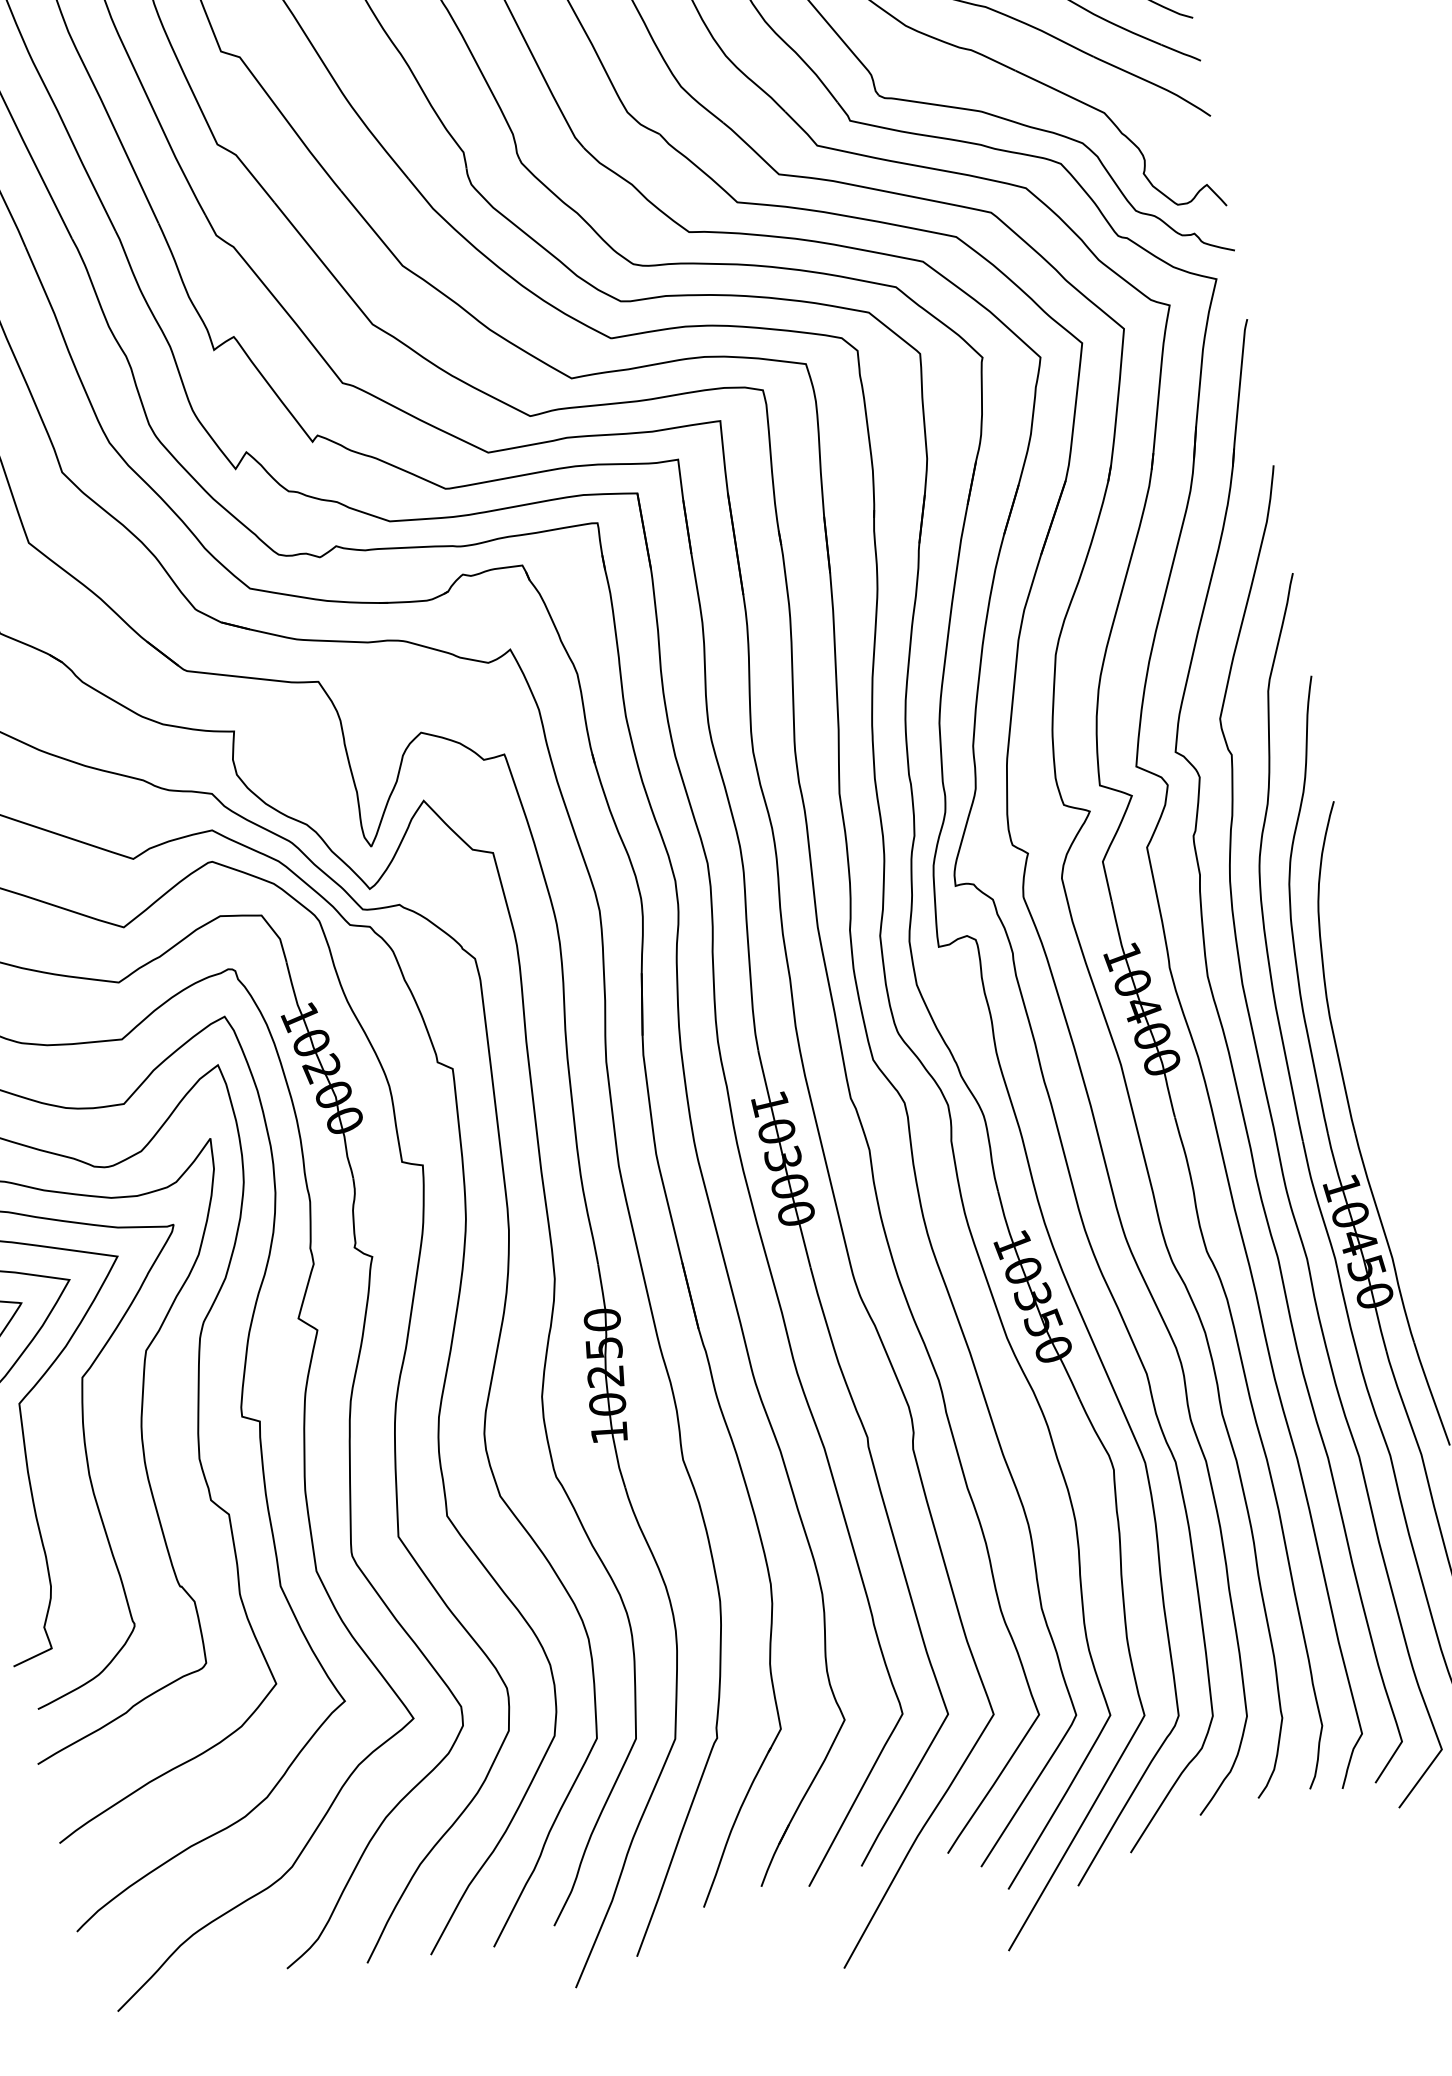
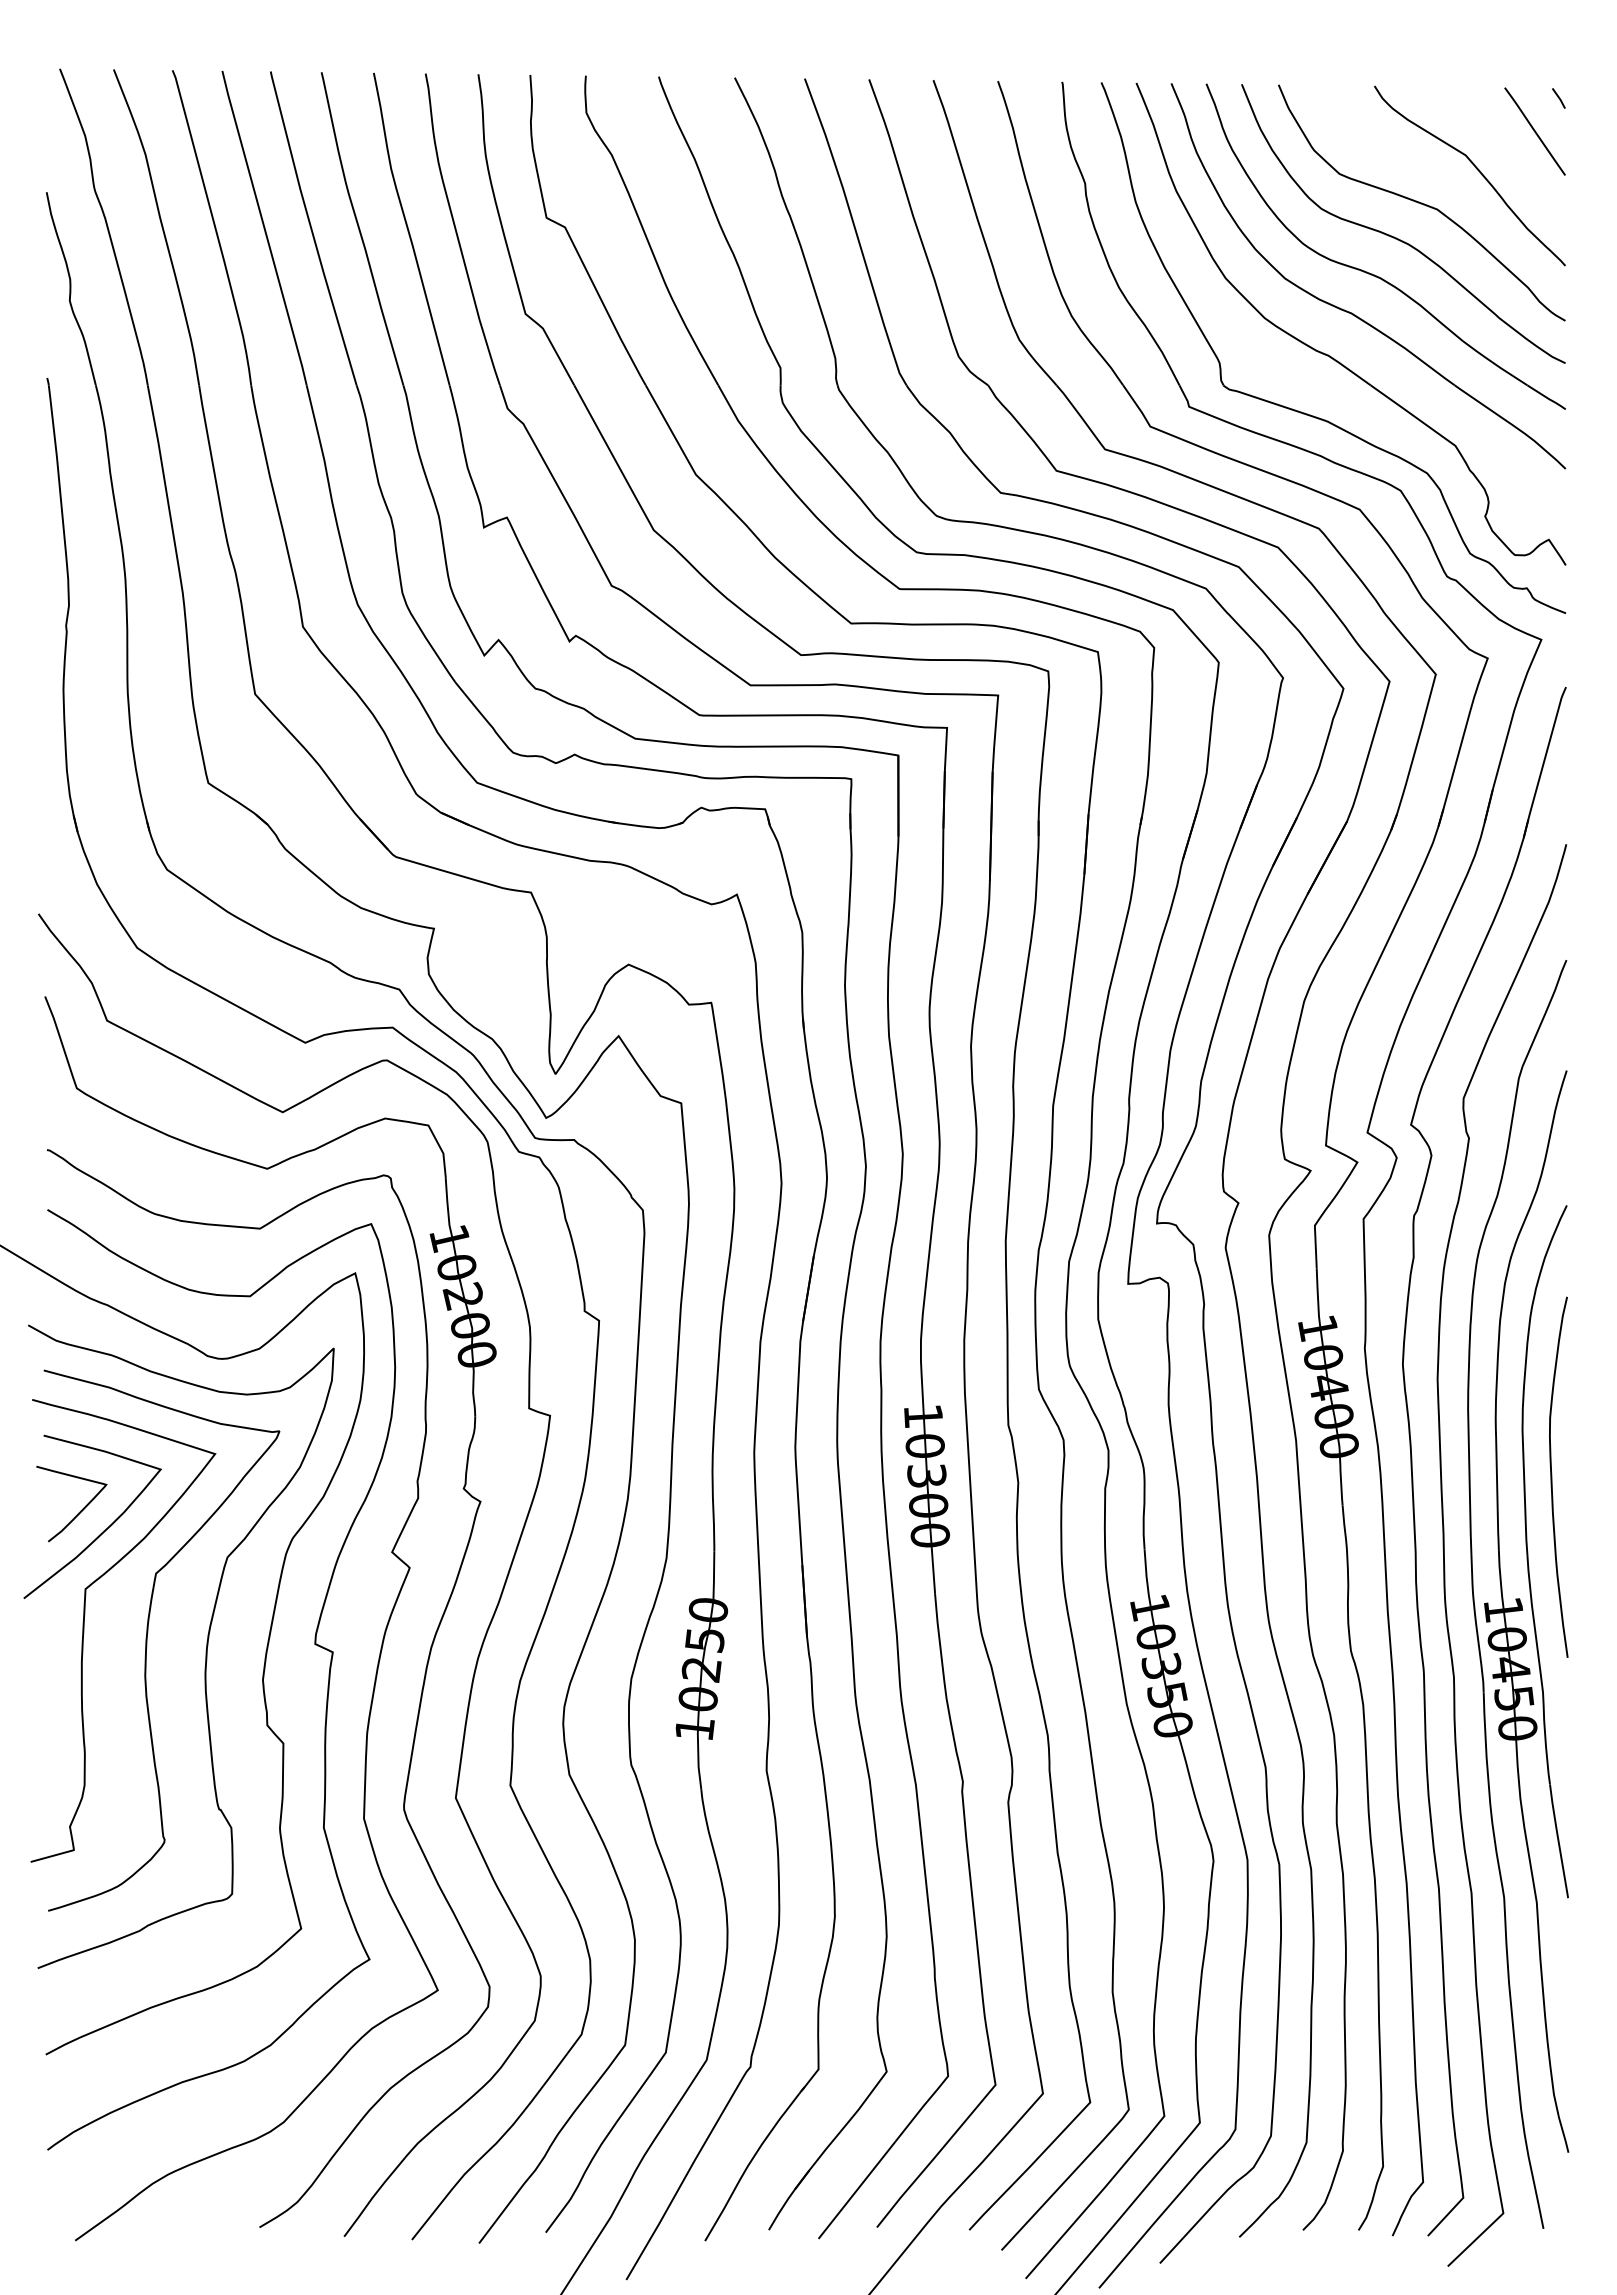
curve: (1365, 1055) -> (1552, 1476), added

